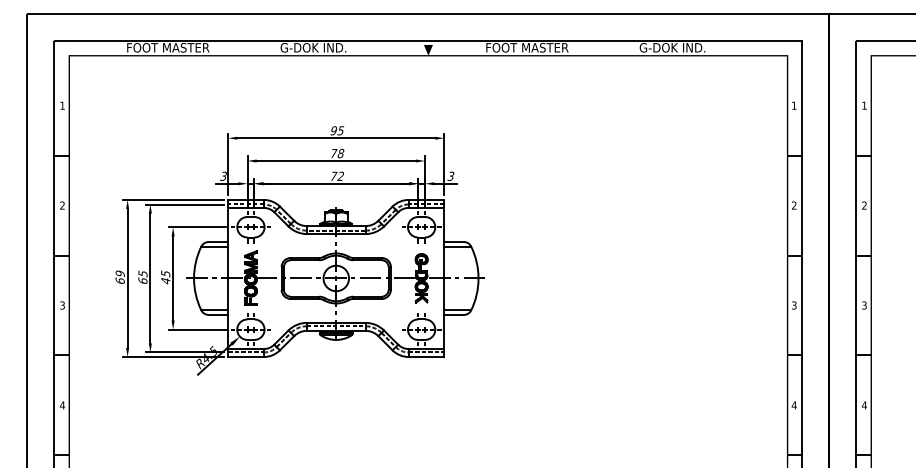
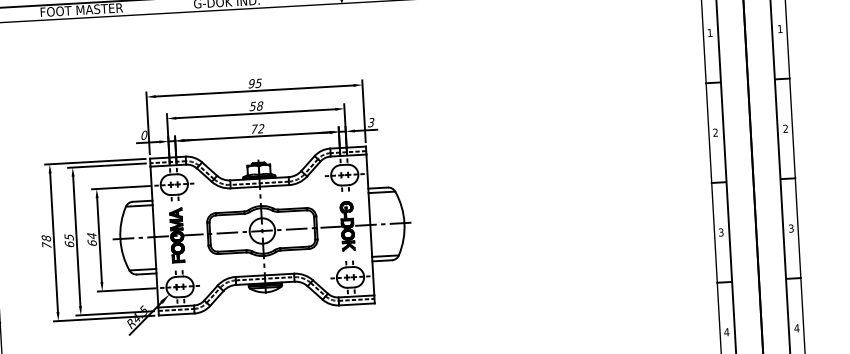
text: (333, 153) -> (252, 106), 78 -> 58
text: (223, 175) -> (144, 134), 3 -> 0
text: (119, 276) -> (45, 241), 69 -> 78
text: (165, 277) -> (91, 239), 45 -> 64

